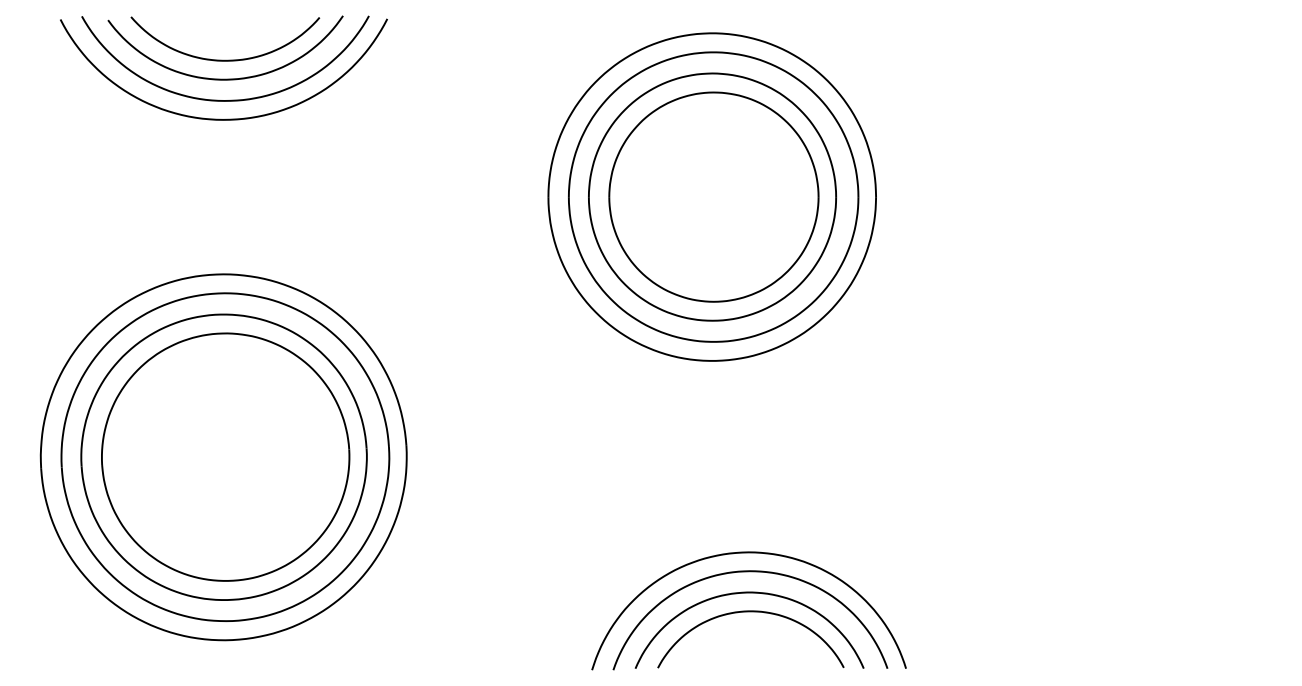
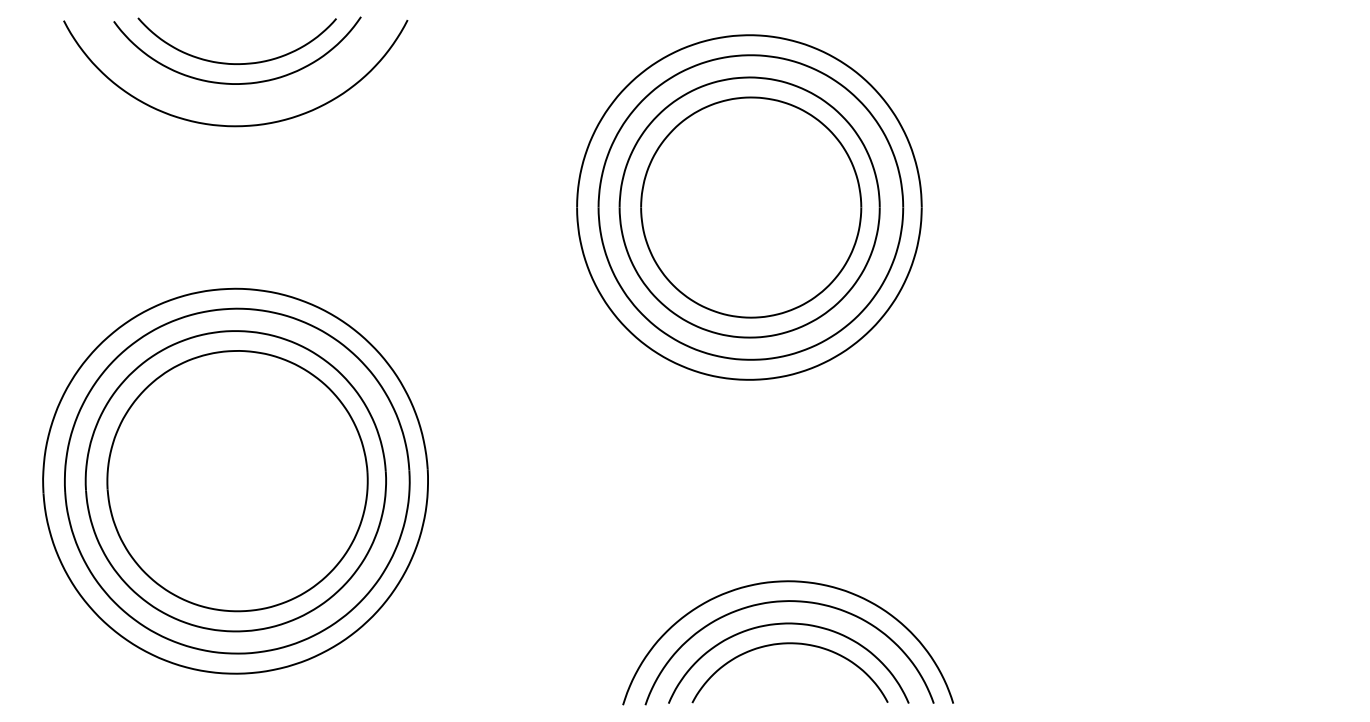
curve: (224, 100) -> (236, 105), removed

